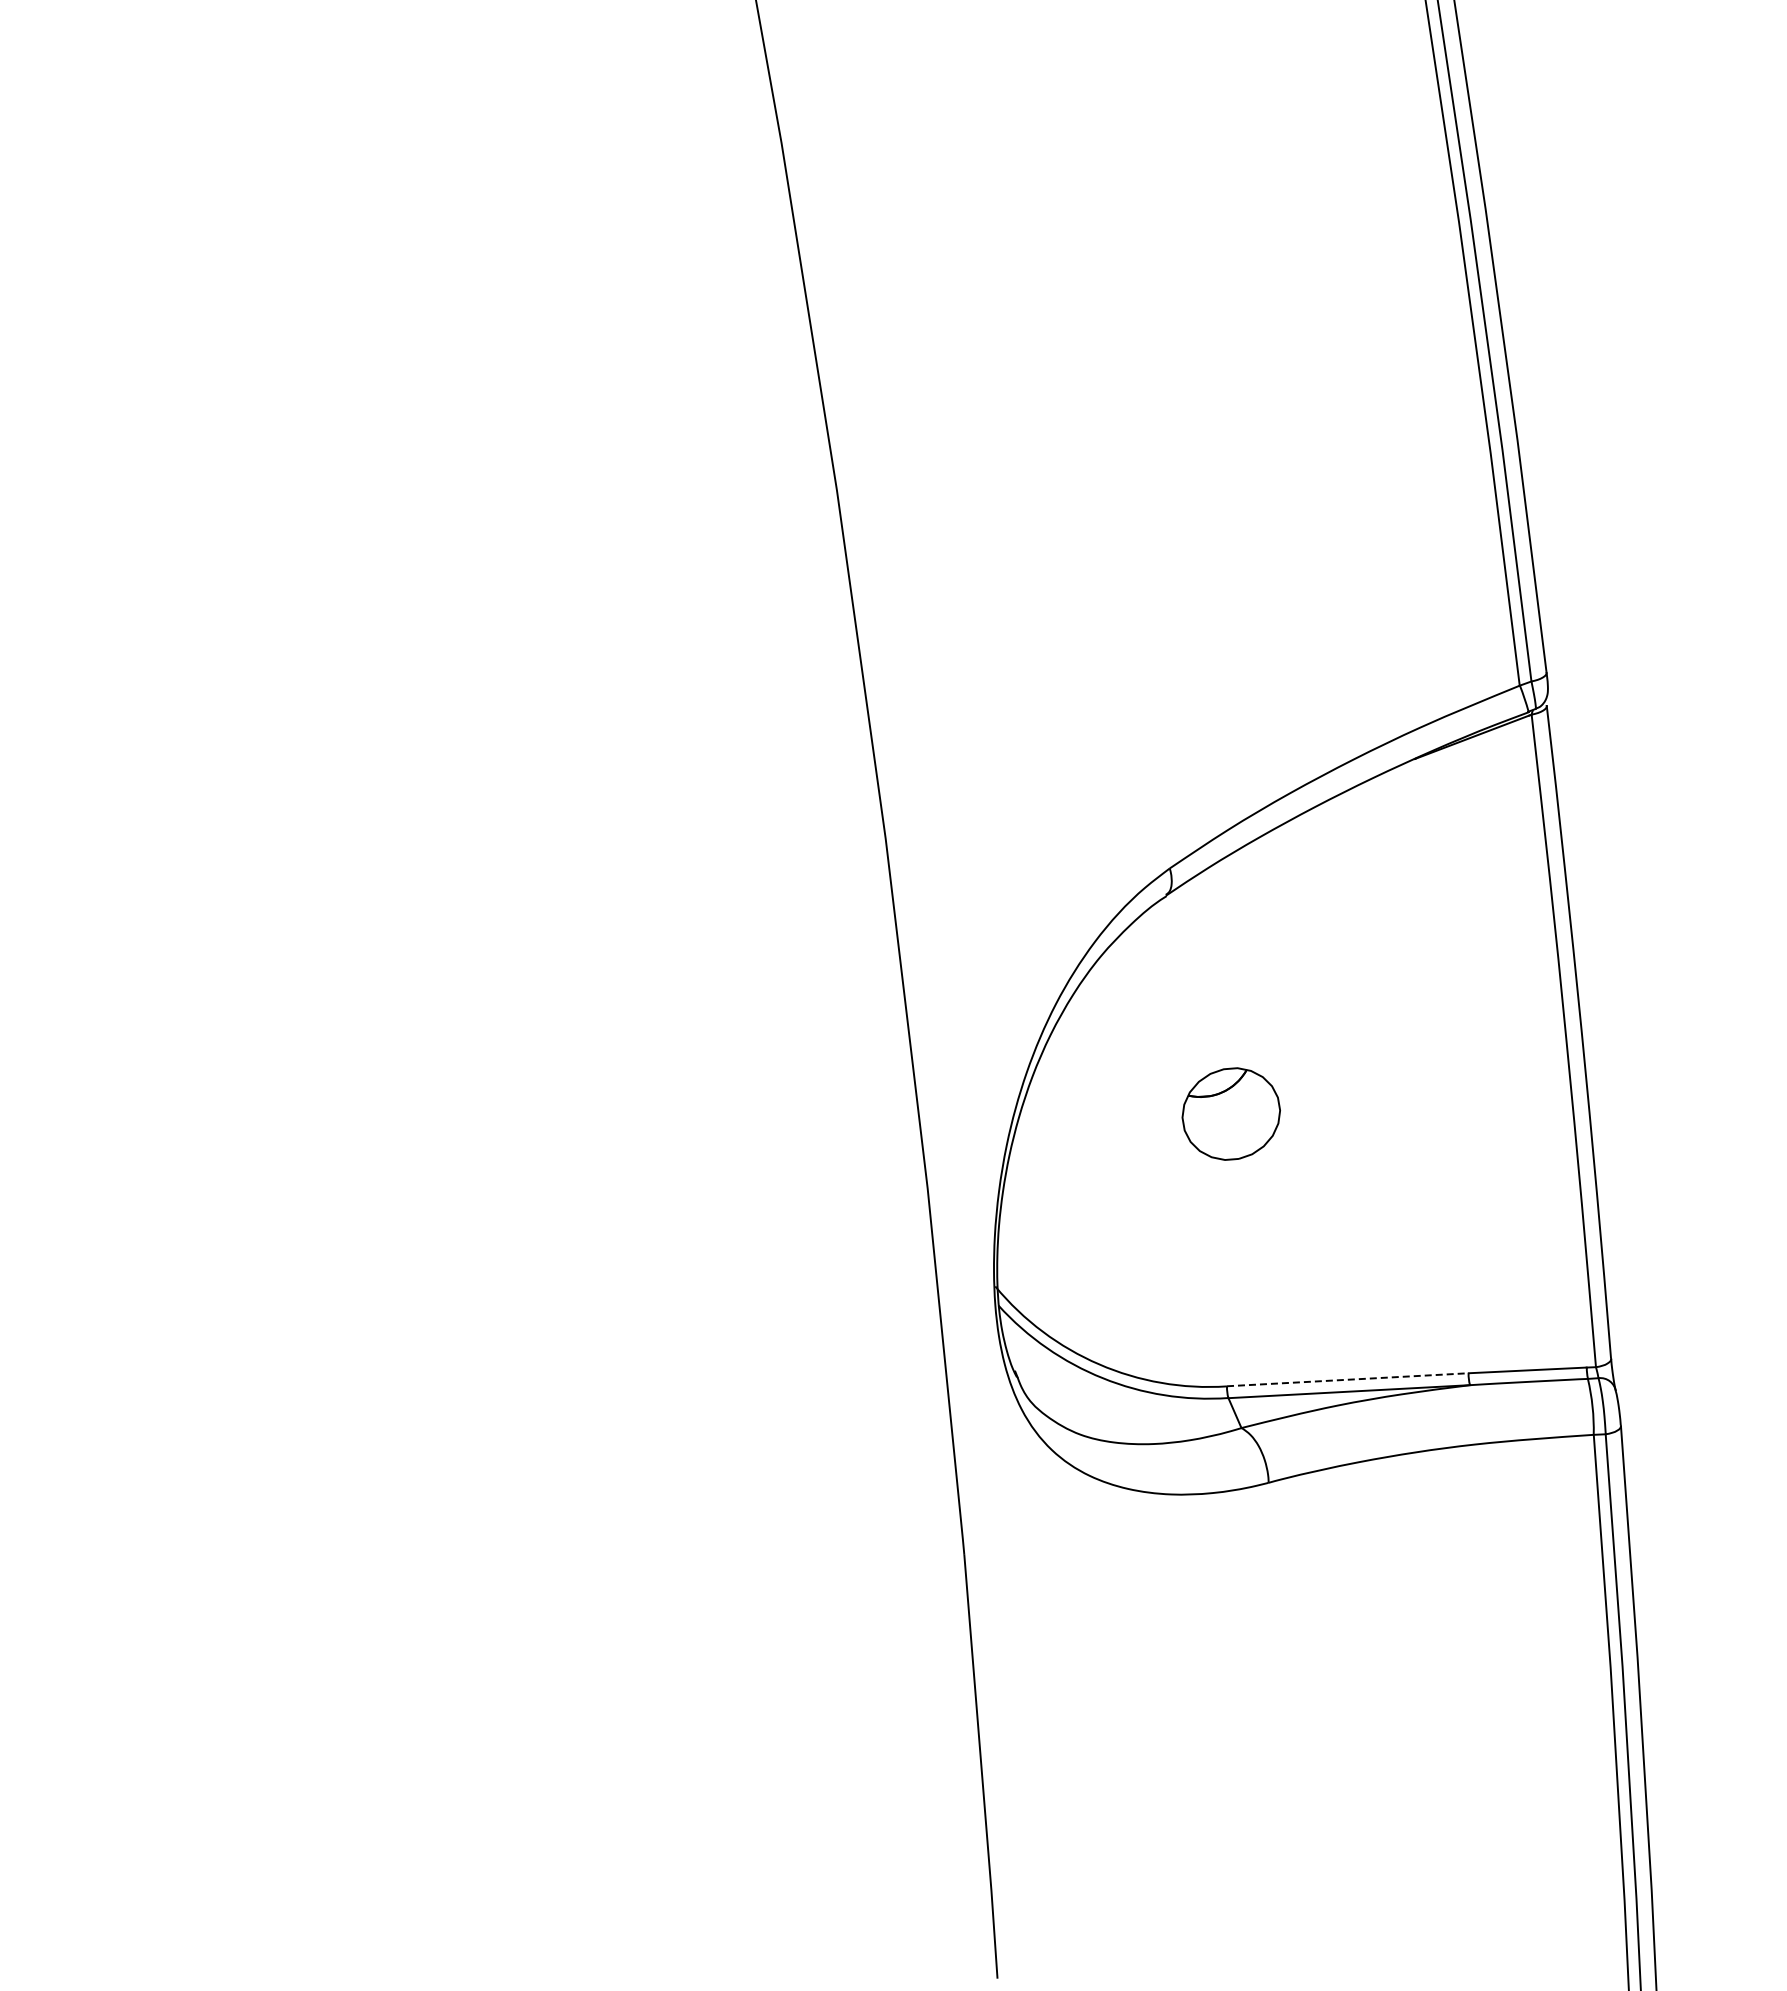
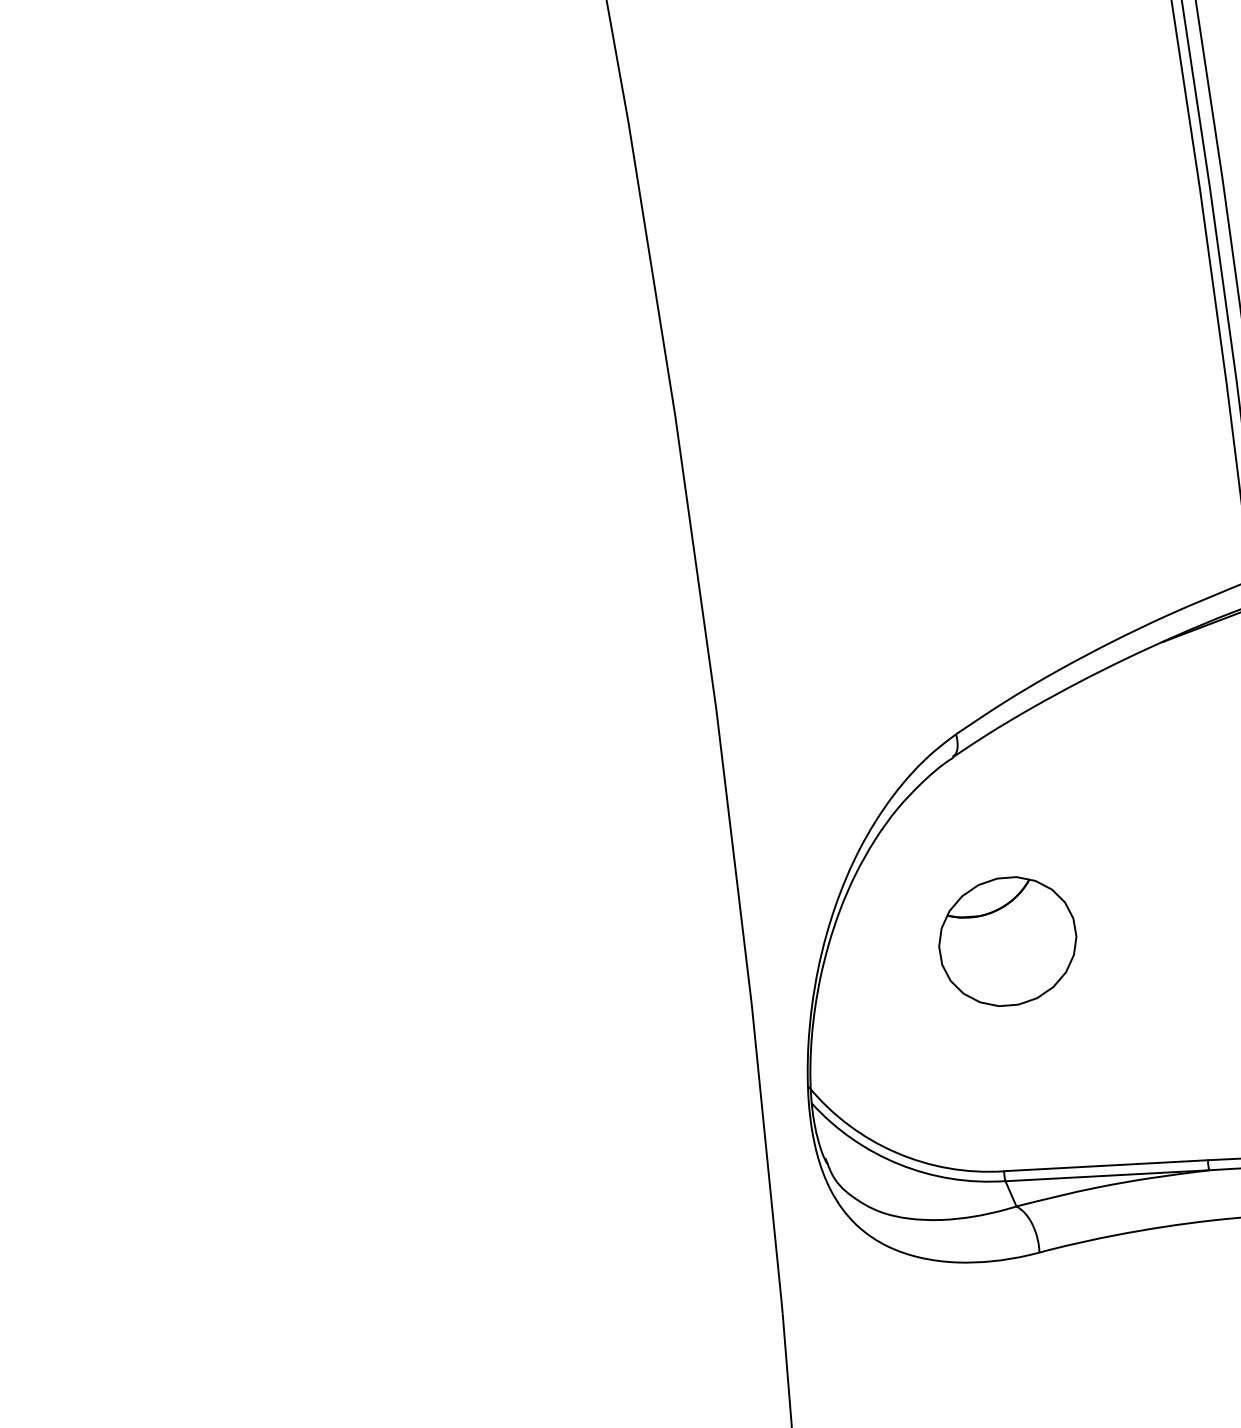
part: (1231, 1113) -> (1008, 941), size x1.67
line: (1348, 1379) -> (1106, 1165), dashed -> solid

